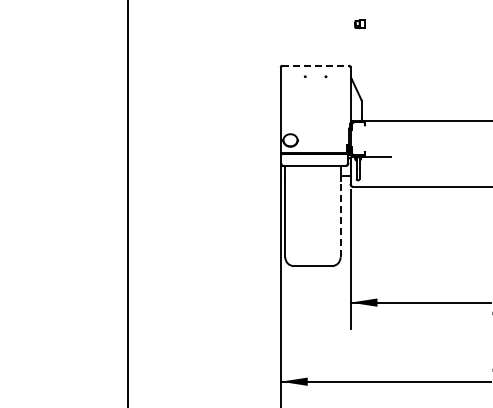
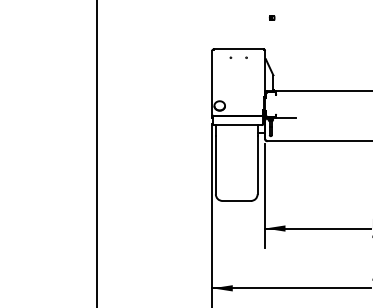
part: (359, 23) -> (271, 17), size x0.62
line: (316, 65) -> (239, 49), dashed -> solid
line: (340, 218) -> (257, 164), dashed -> solid

